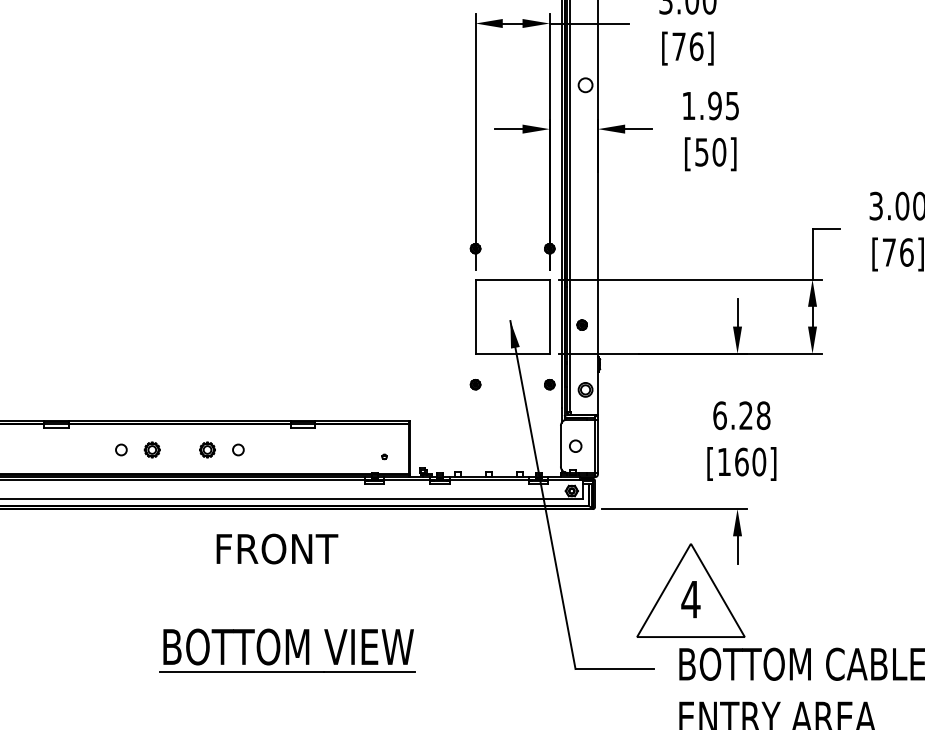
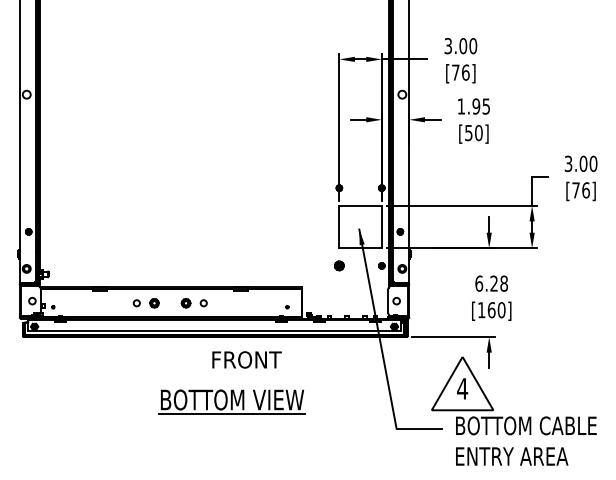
part: (475, 383) -> (339, 265), size x1.6
text: (276, 548) -> (246, 359), moved
part: (286, 649) -> (231, 401), moved

